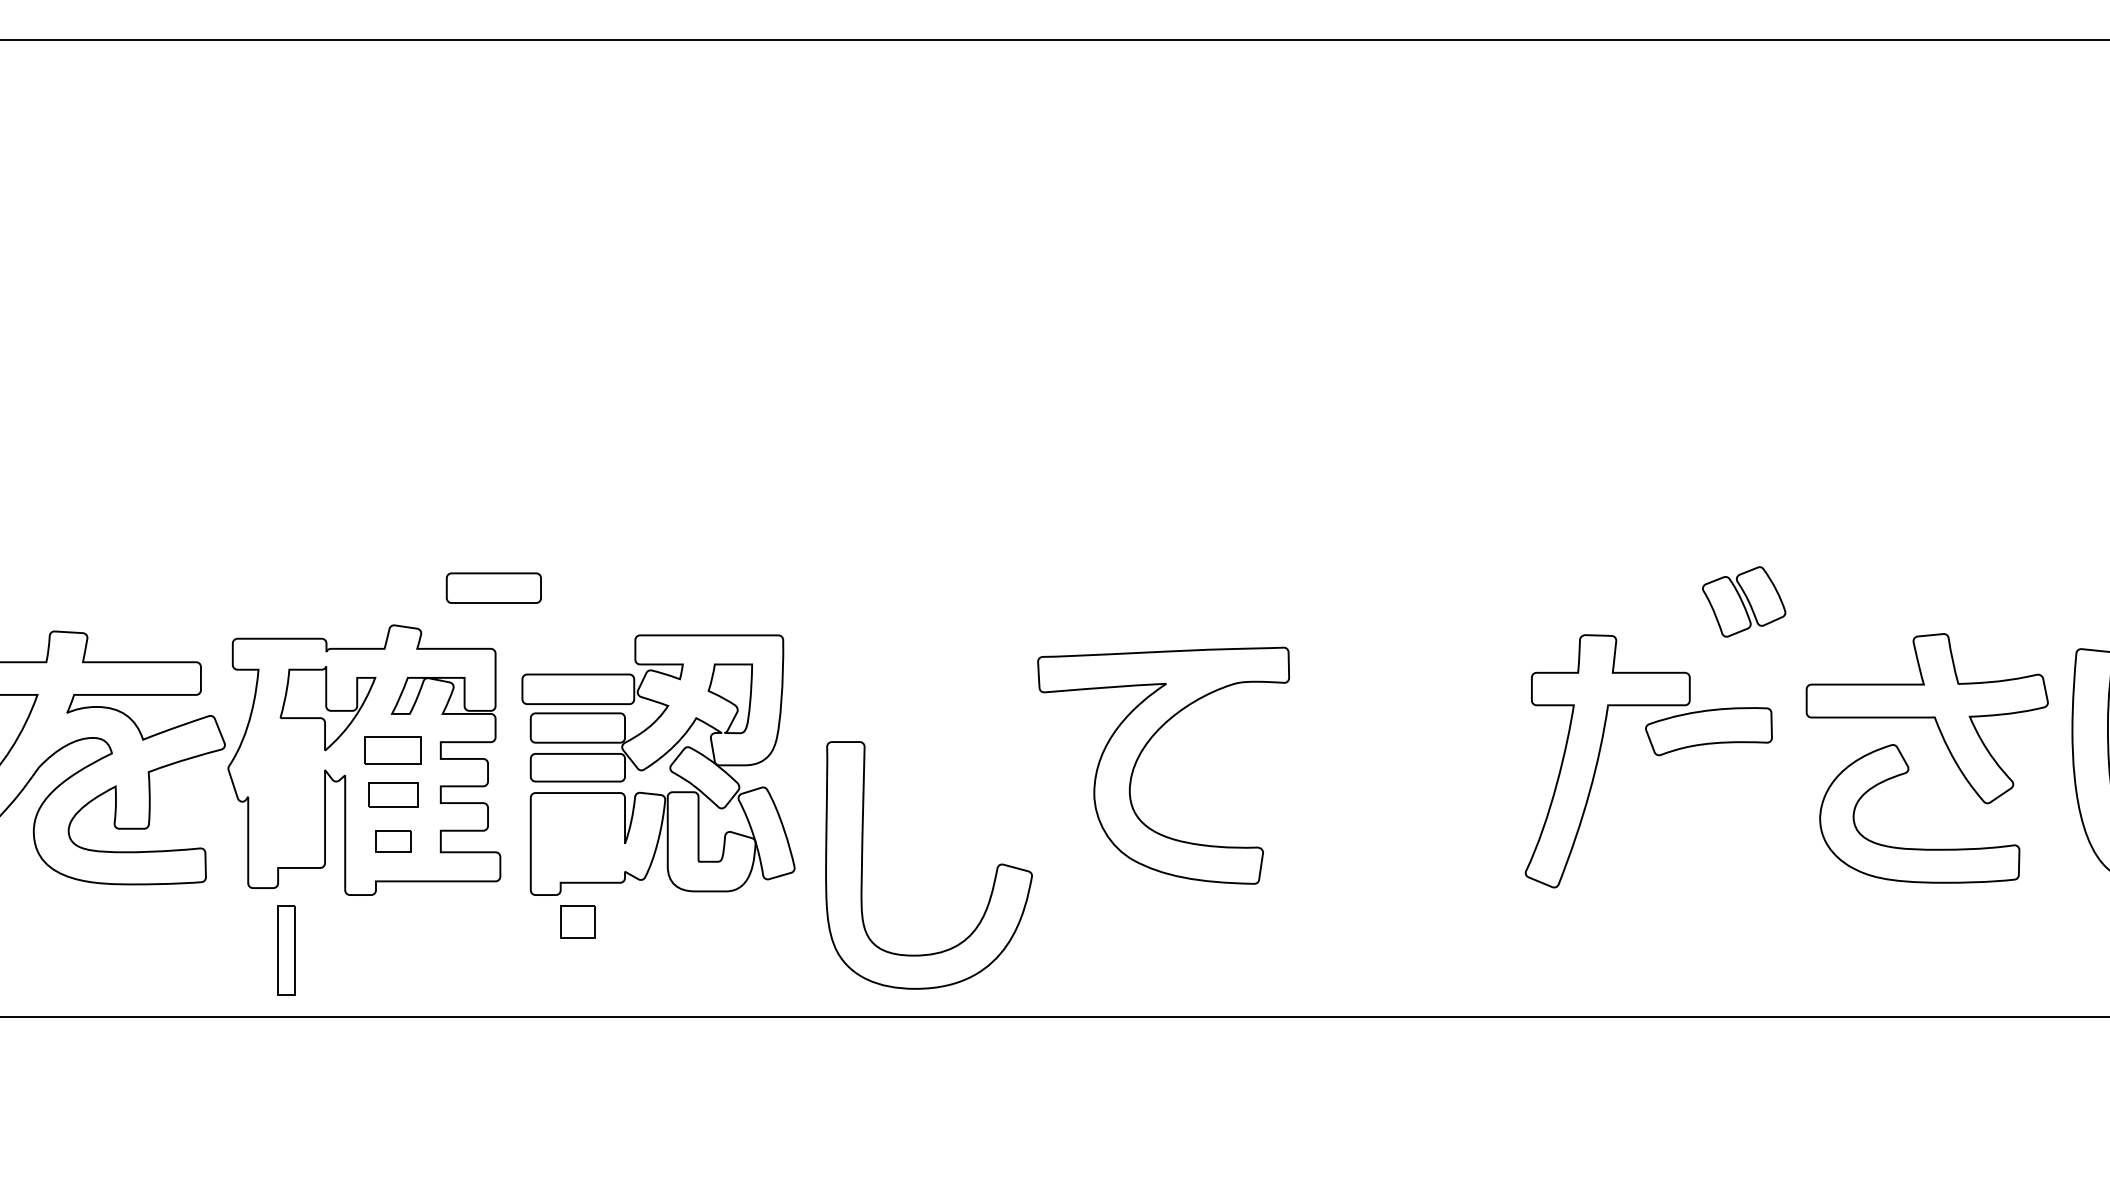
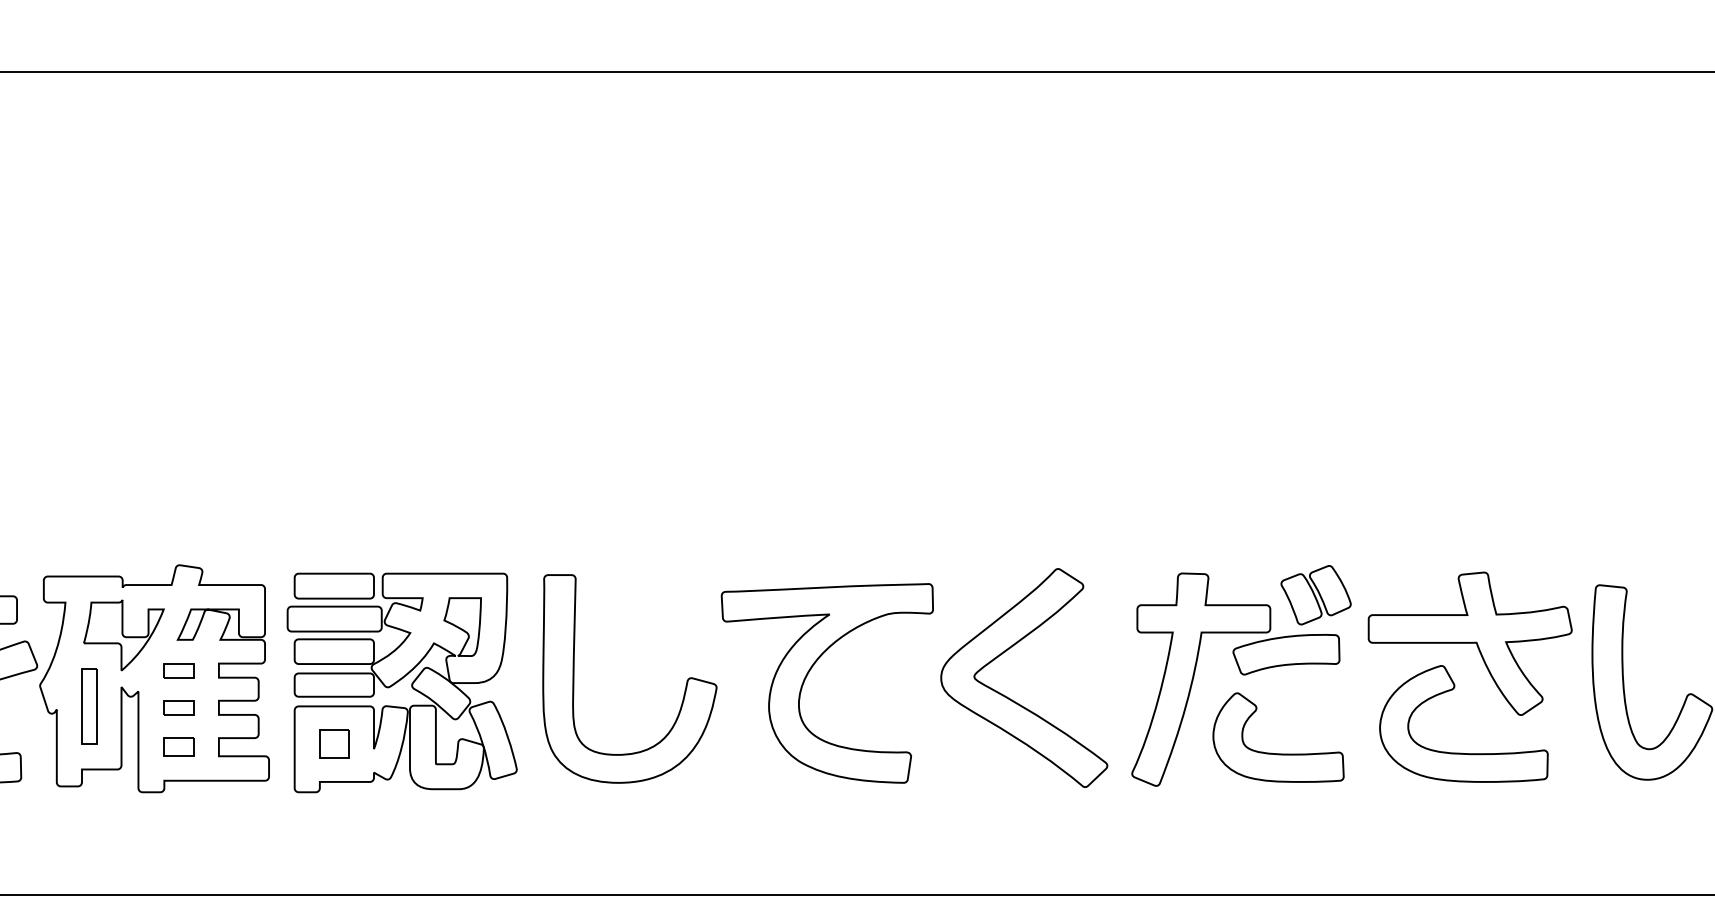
part: (493, 587) -> (334, 585), moved
part: (1744, 601) -> (1316, 594), moved
part: (393, 750) -> (179, 670), size x0.62
part: (1384, 785) -> (1013, 700), added
part: (393, 794) -> (179, 707), size x0.71
part: (1698, 848) -> (1277, 753), added
part: (862, 865) -> (573, 679), moved
part: (577, 921) -> (334, 743), moved
part: (286, 950) -> (89, 705), moved

